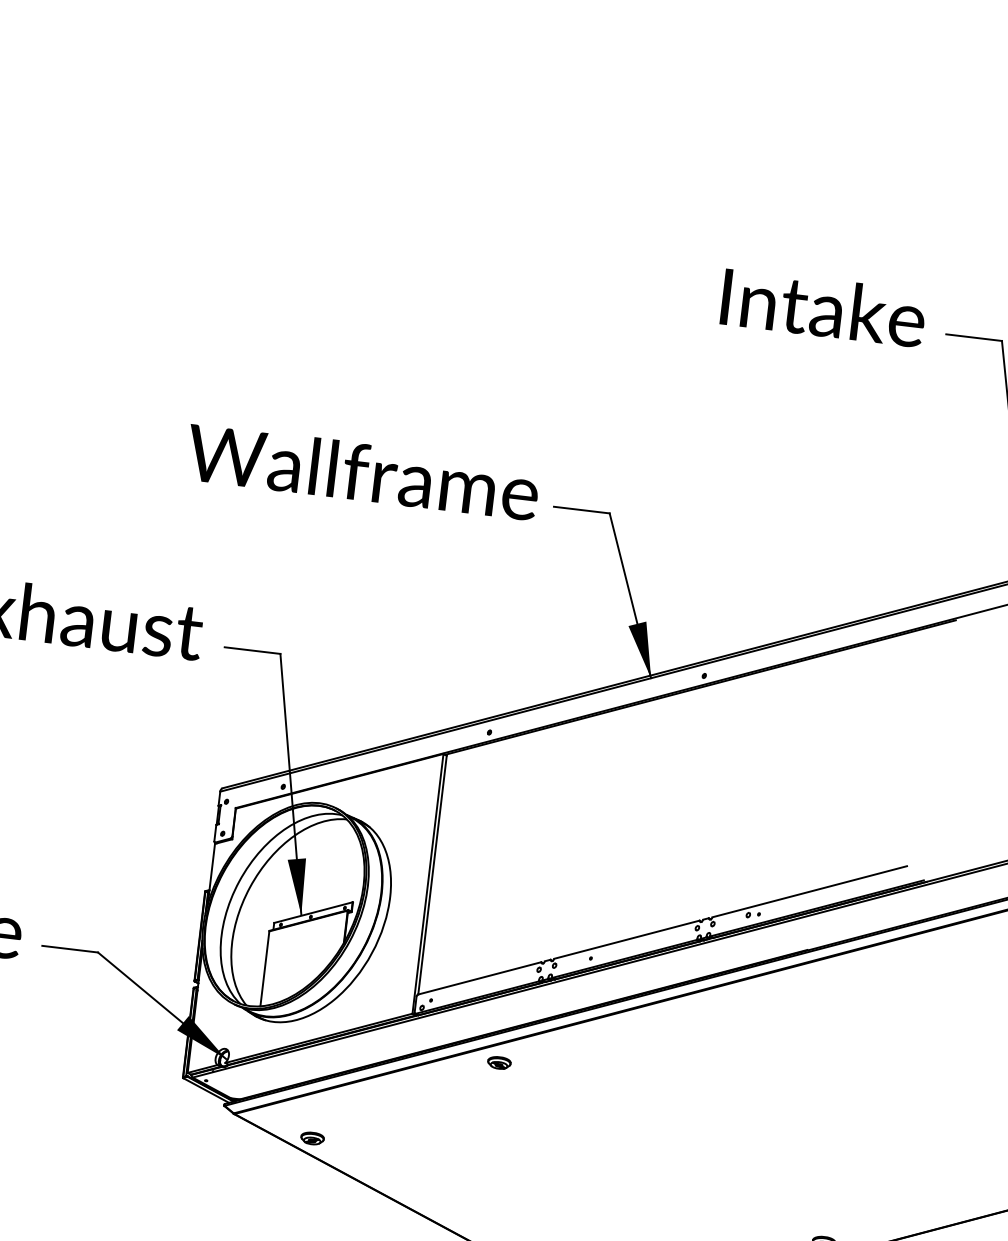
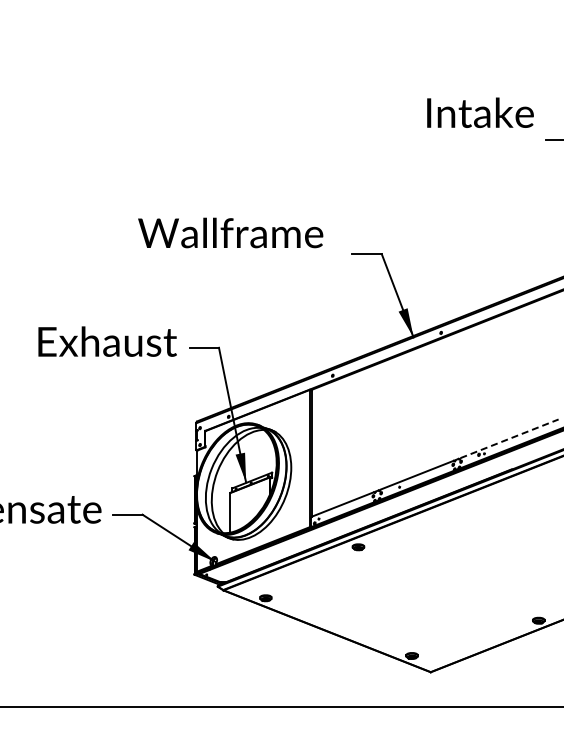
text: (823, 307) -> (480, 112), moved
text: (362, 471) -> (230, 232), moved
line: (809, 891) -> (509, 438), solid -> dashed

